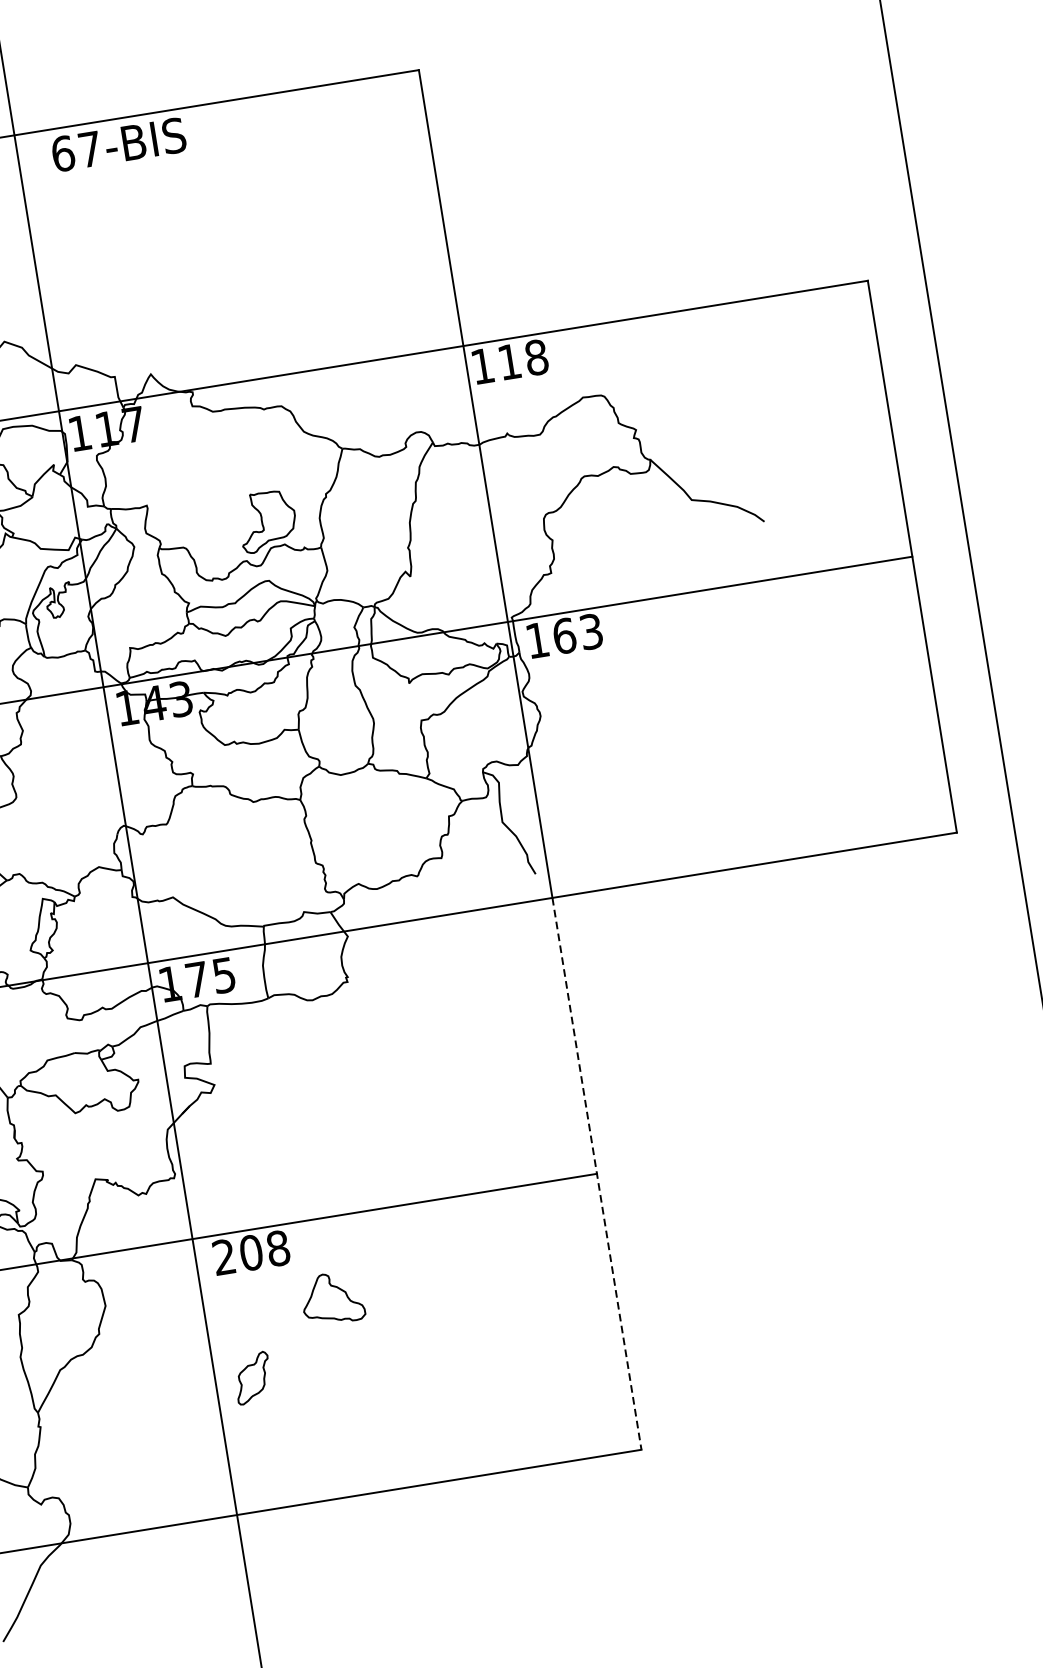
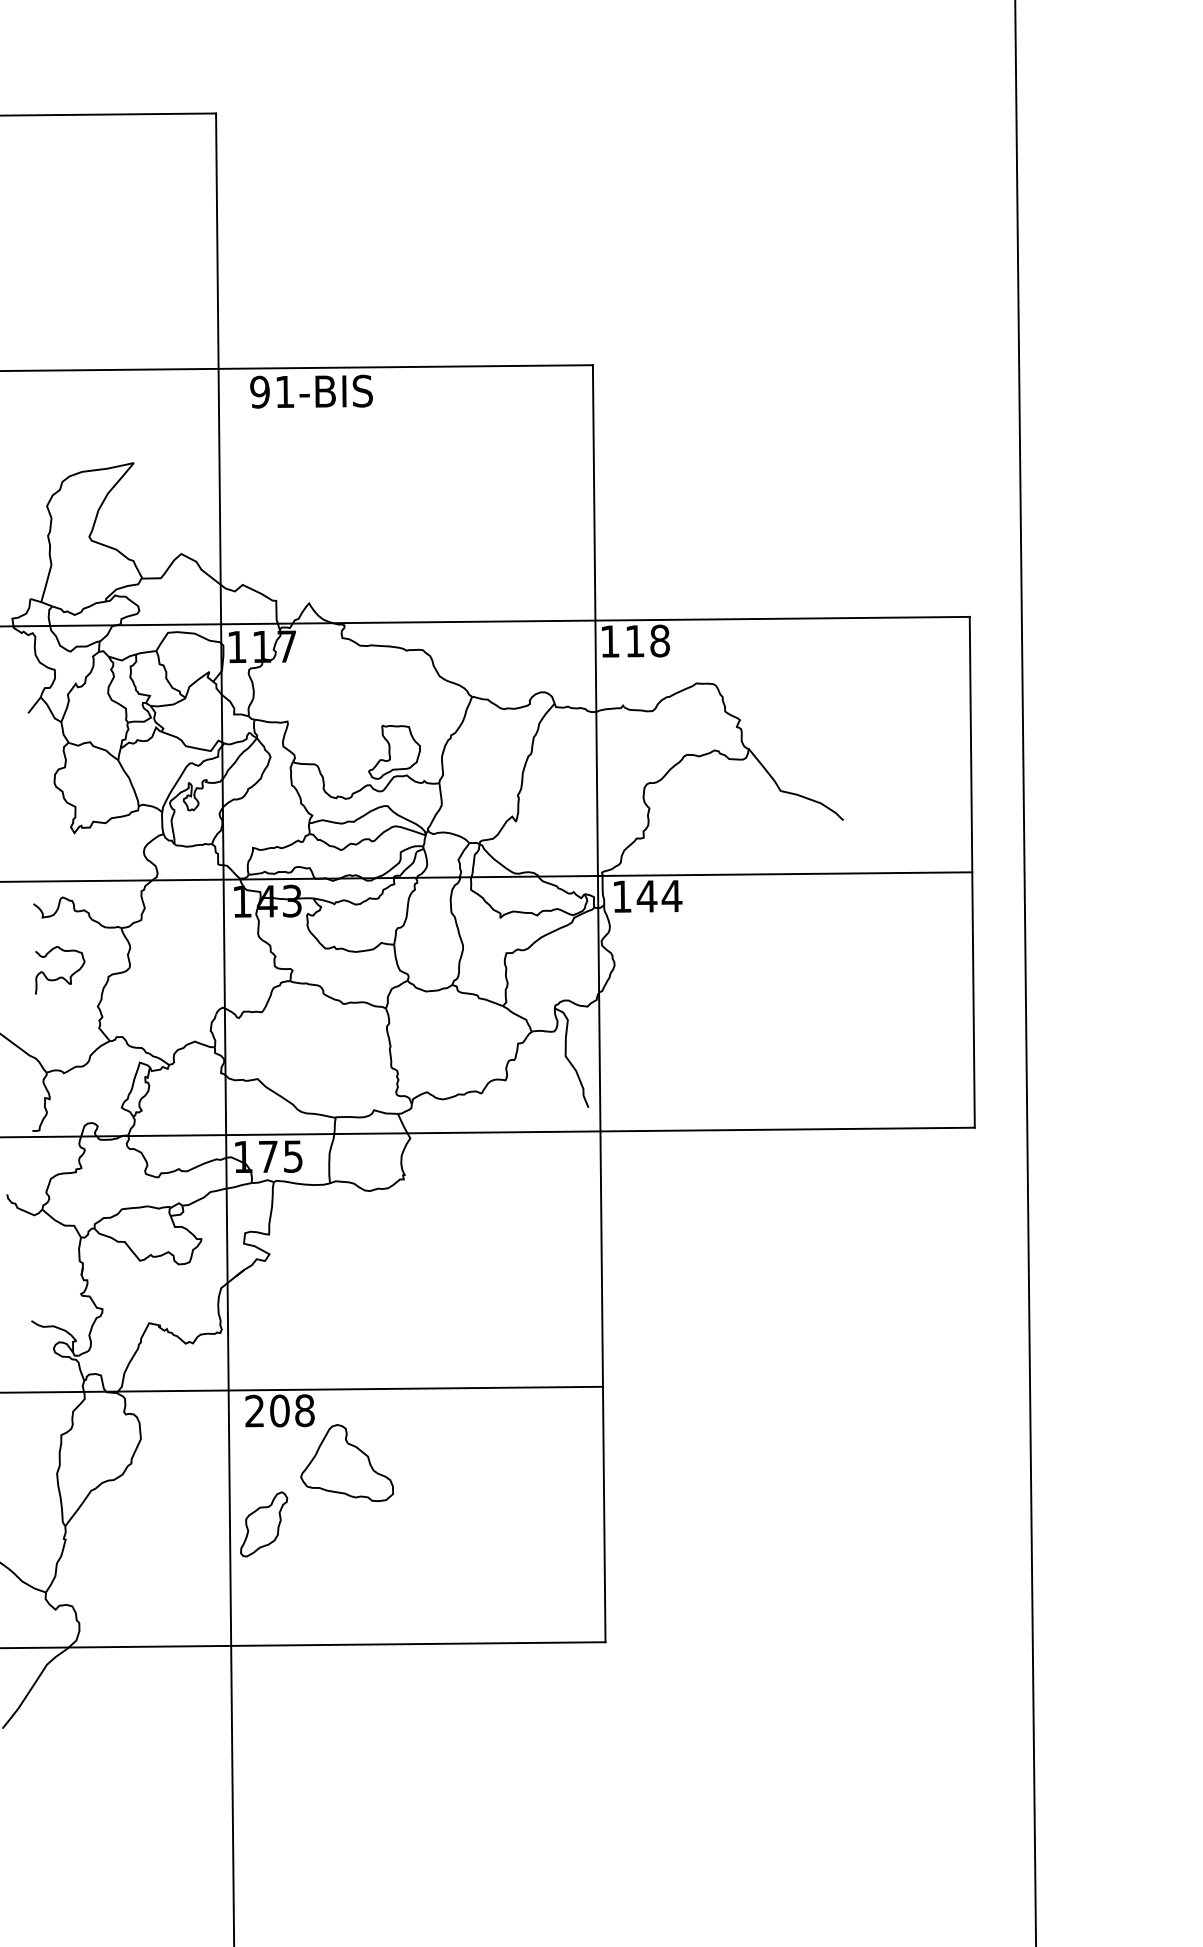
text: (76, 151) -> (272, 391), 67-BIS -> 91-BIS
text: (577, 633) -> (659, 895), 163 -> 144
line: (596, 1174) -> (602, 1387), dashed -> solid
part: (332, 1298) -> (346, 1463), size x1.67
part: (253, 1378) -> (264, 1524), size x1.43

